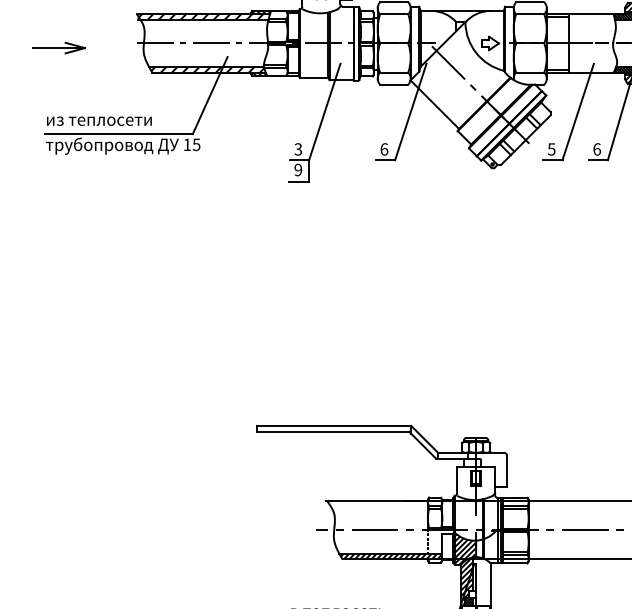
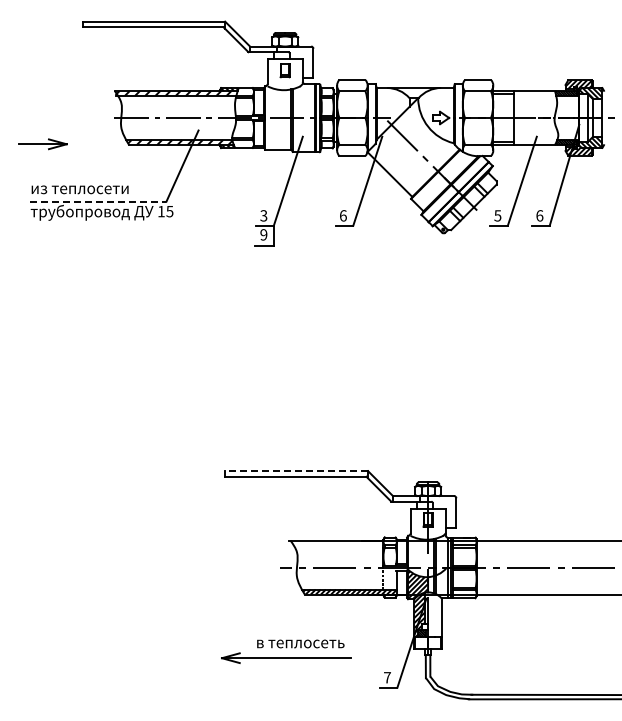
part: (58, 48) -> (42, 144), moved
line: (119, 133) -> (98, 201), solid -> dashed
line: (333, 426) -> (296, 471), solid -> dashed

